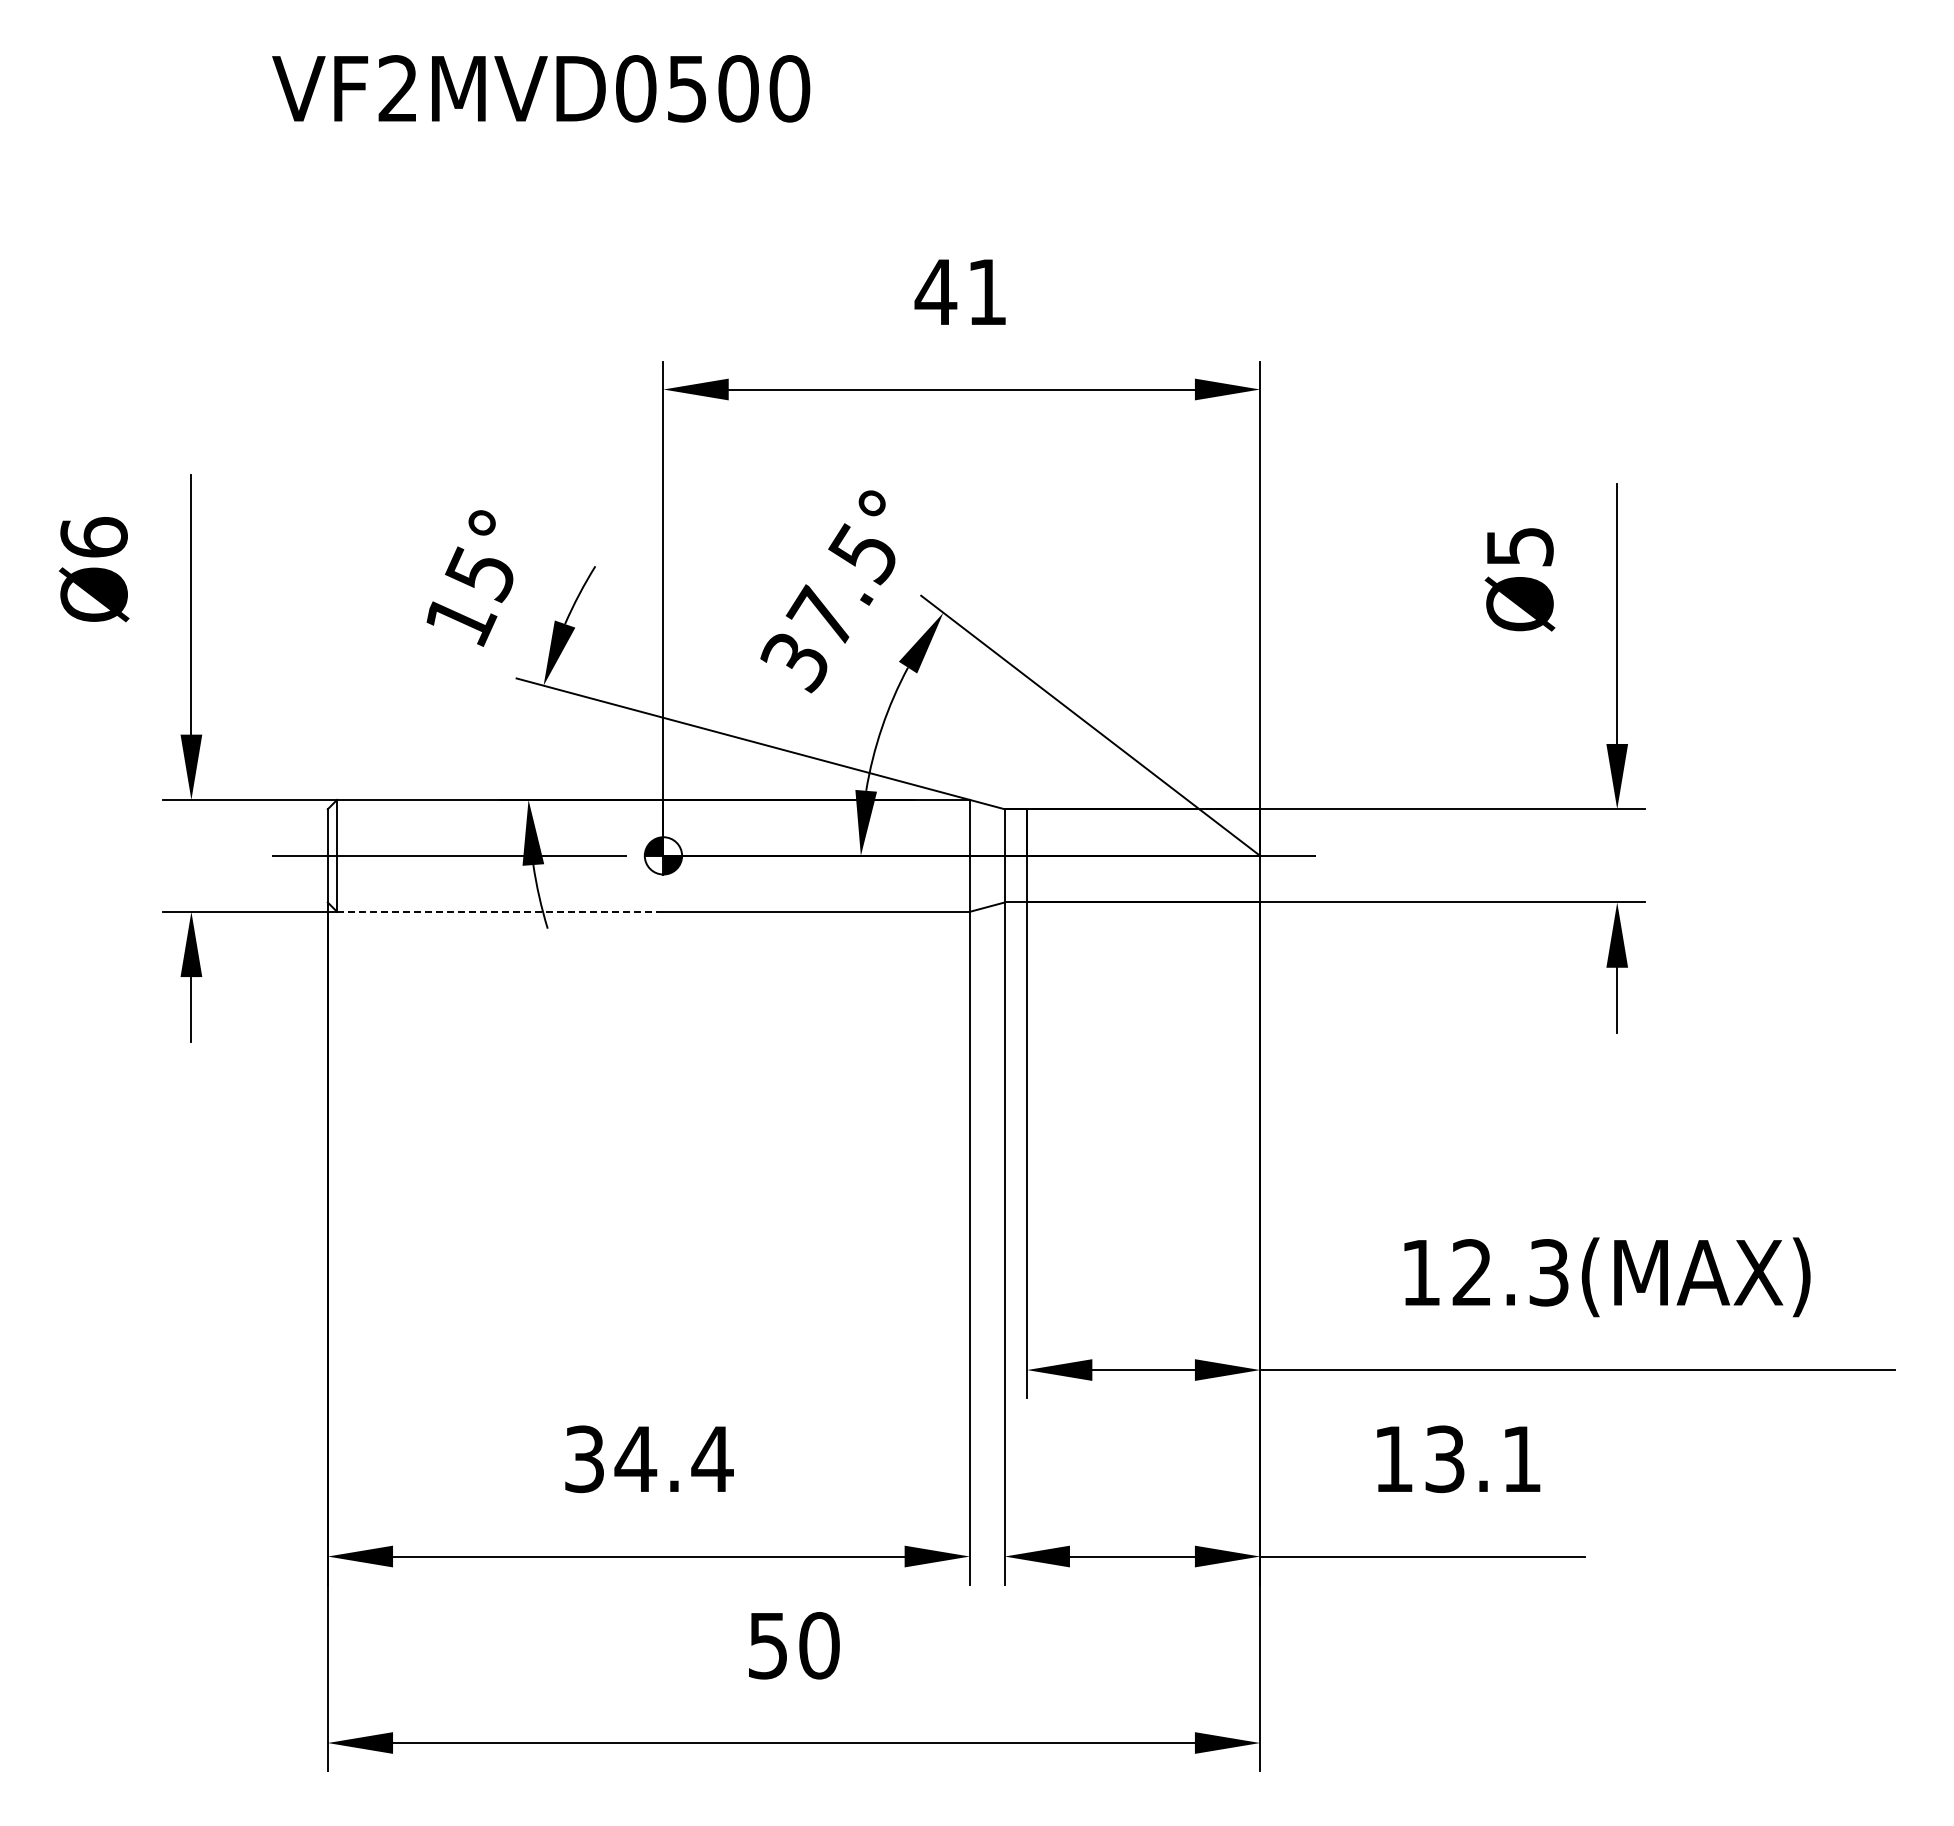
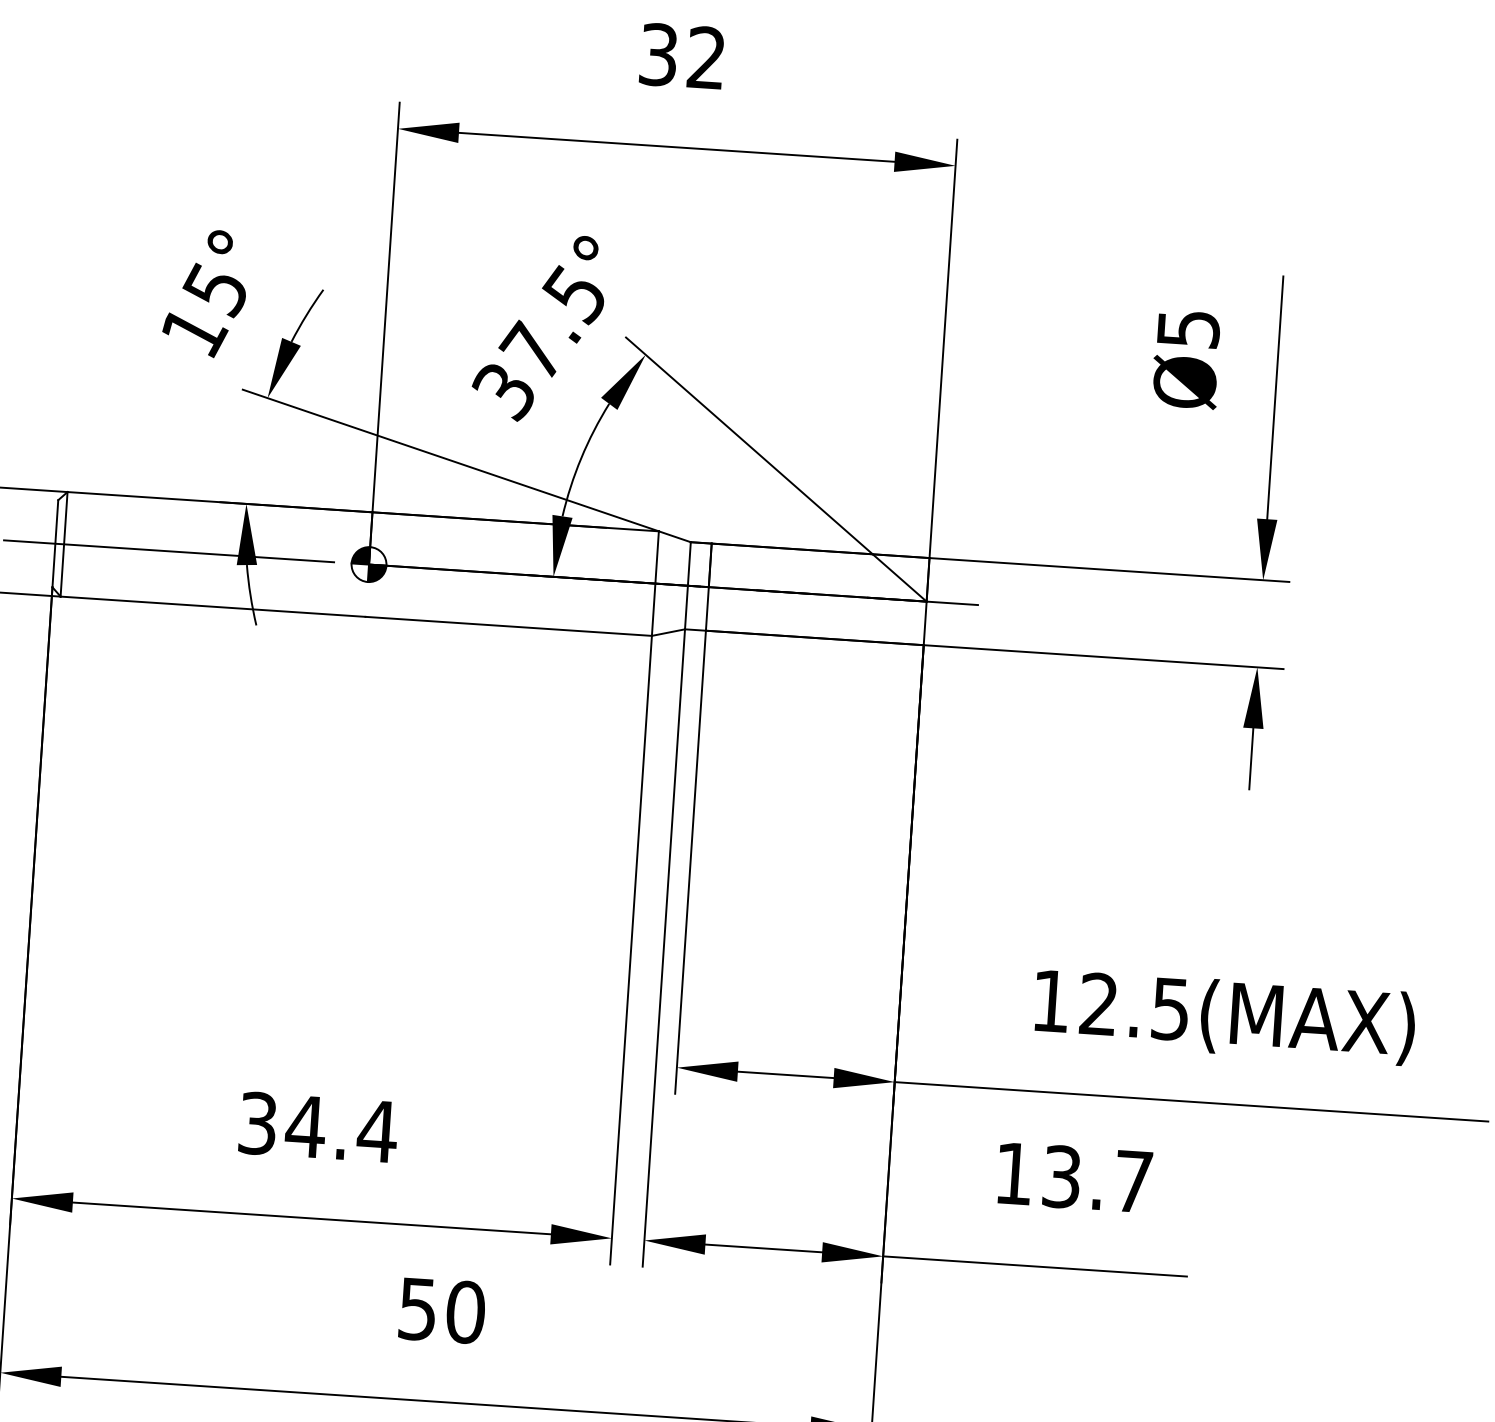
text: (959, 292) -> (680, 56), 41 -> 32
line: (500, 911) -> (213, 606), dashed -> solid
text: (1549, 1272) -> (1171, 1008), 12.3(MAX) -> 12.5(MAX)
text: (1521, 1458) -> (1133, 1180), 13.1 -> 13.7

